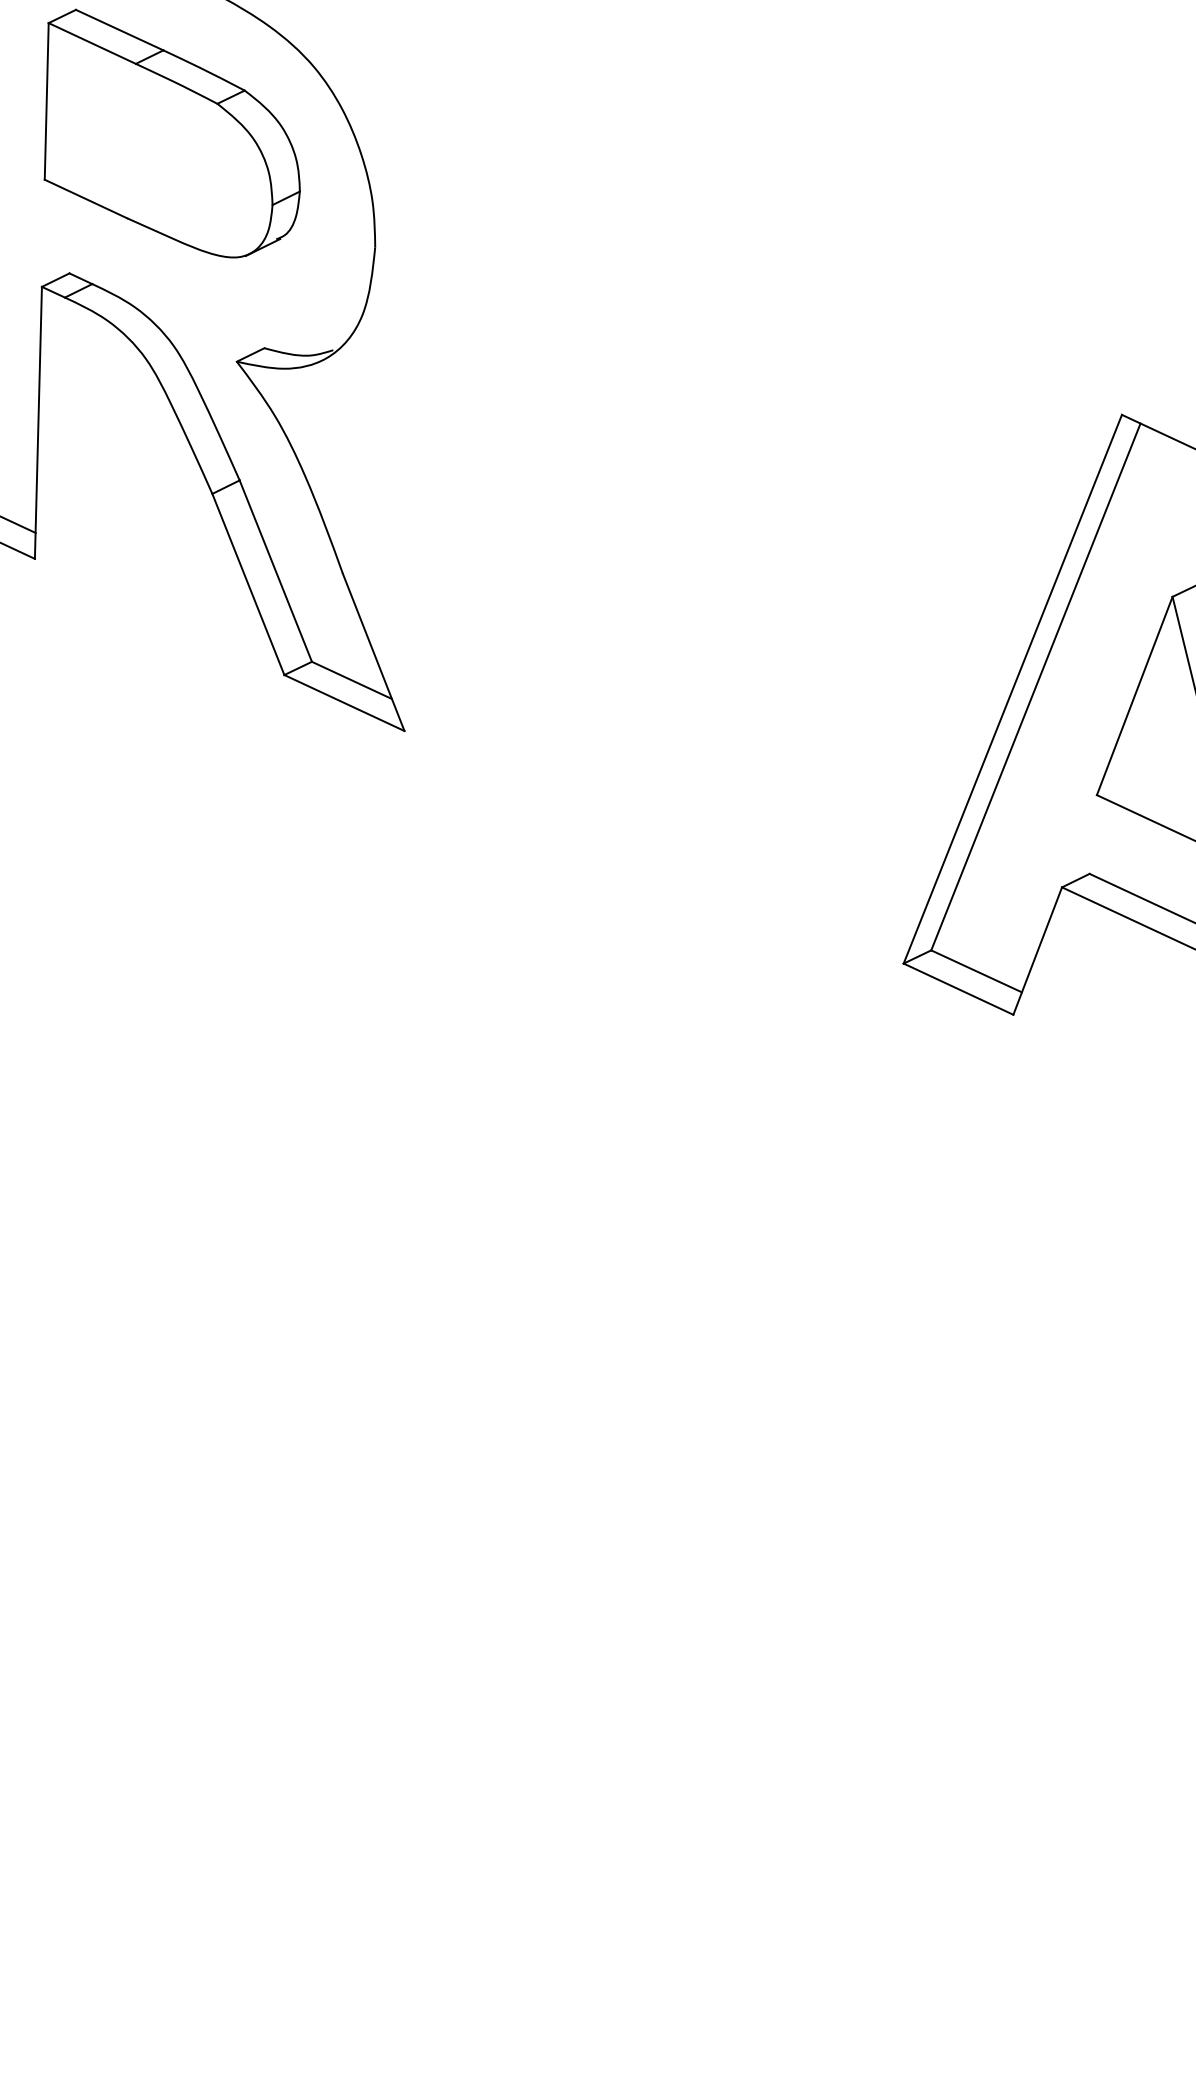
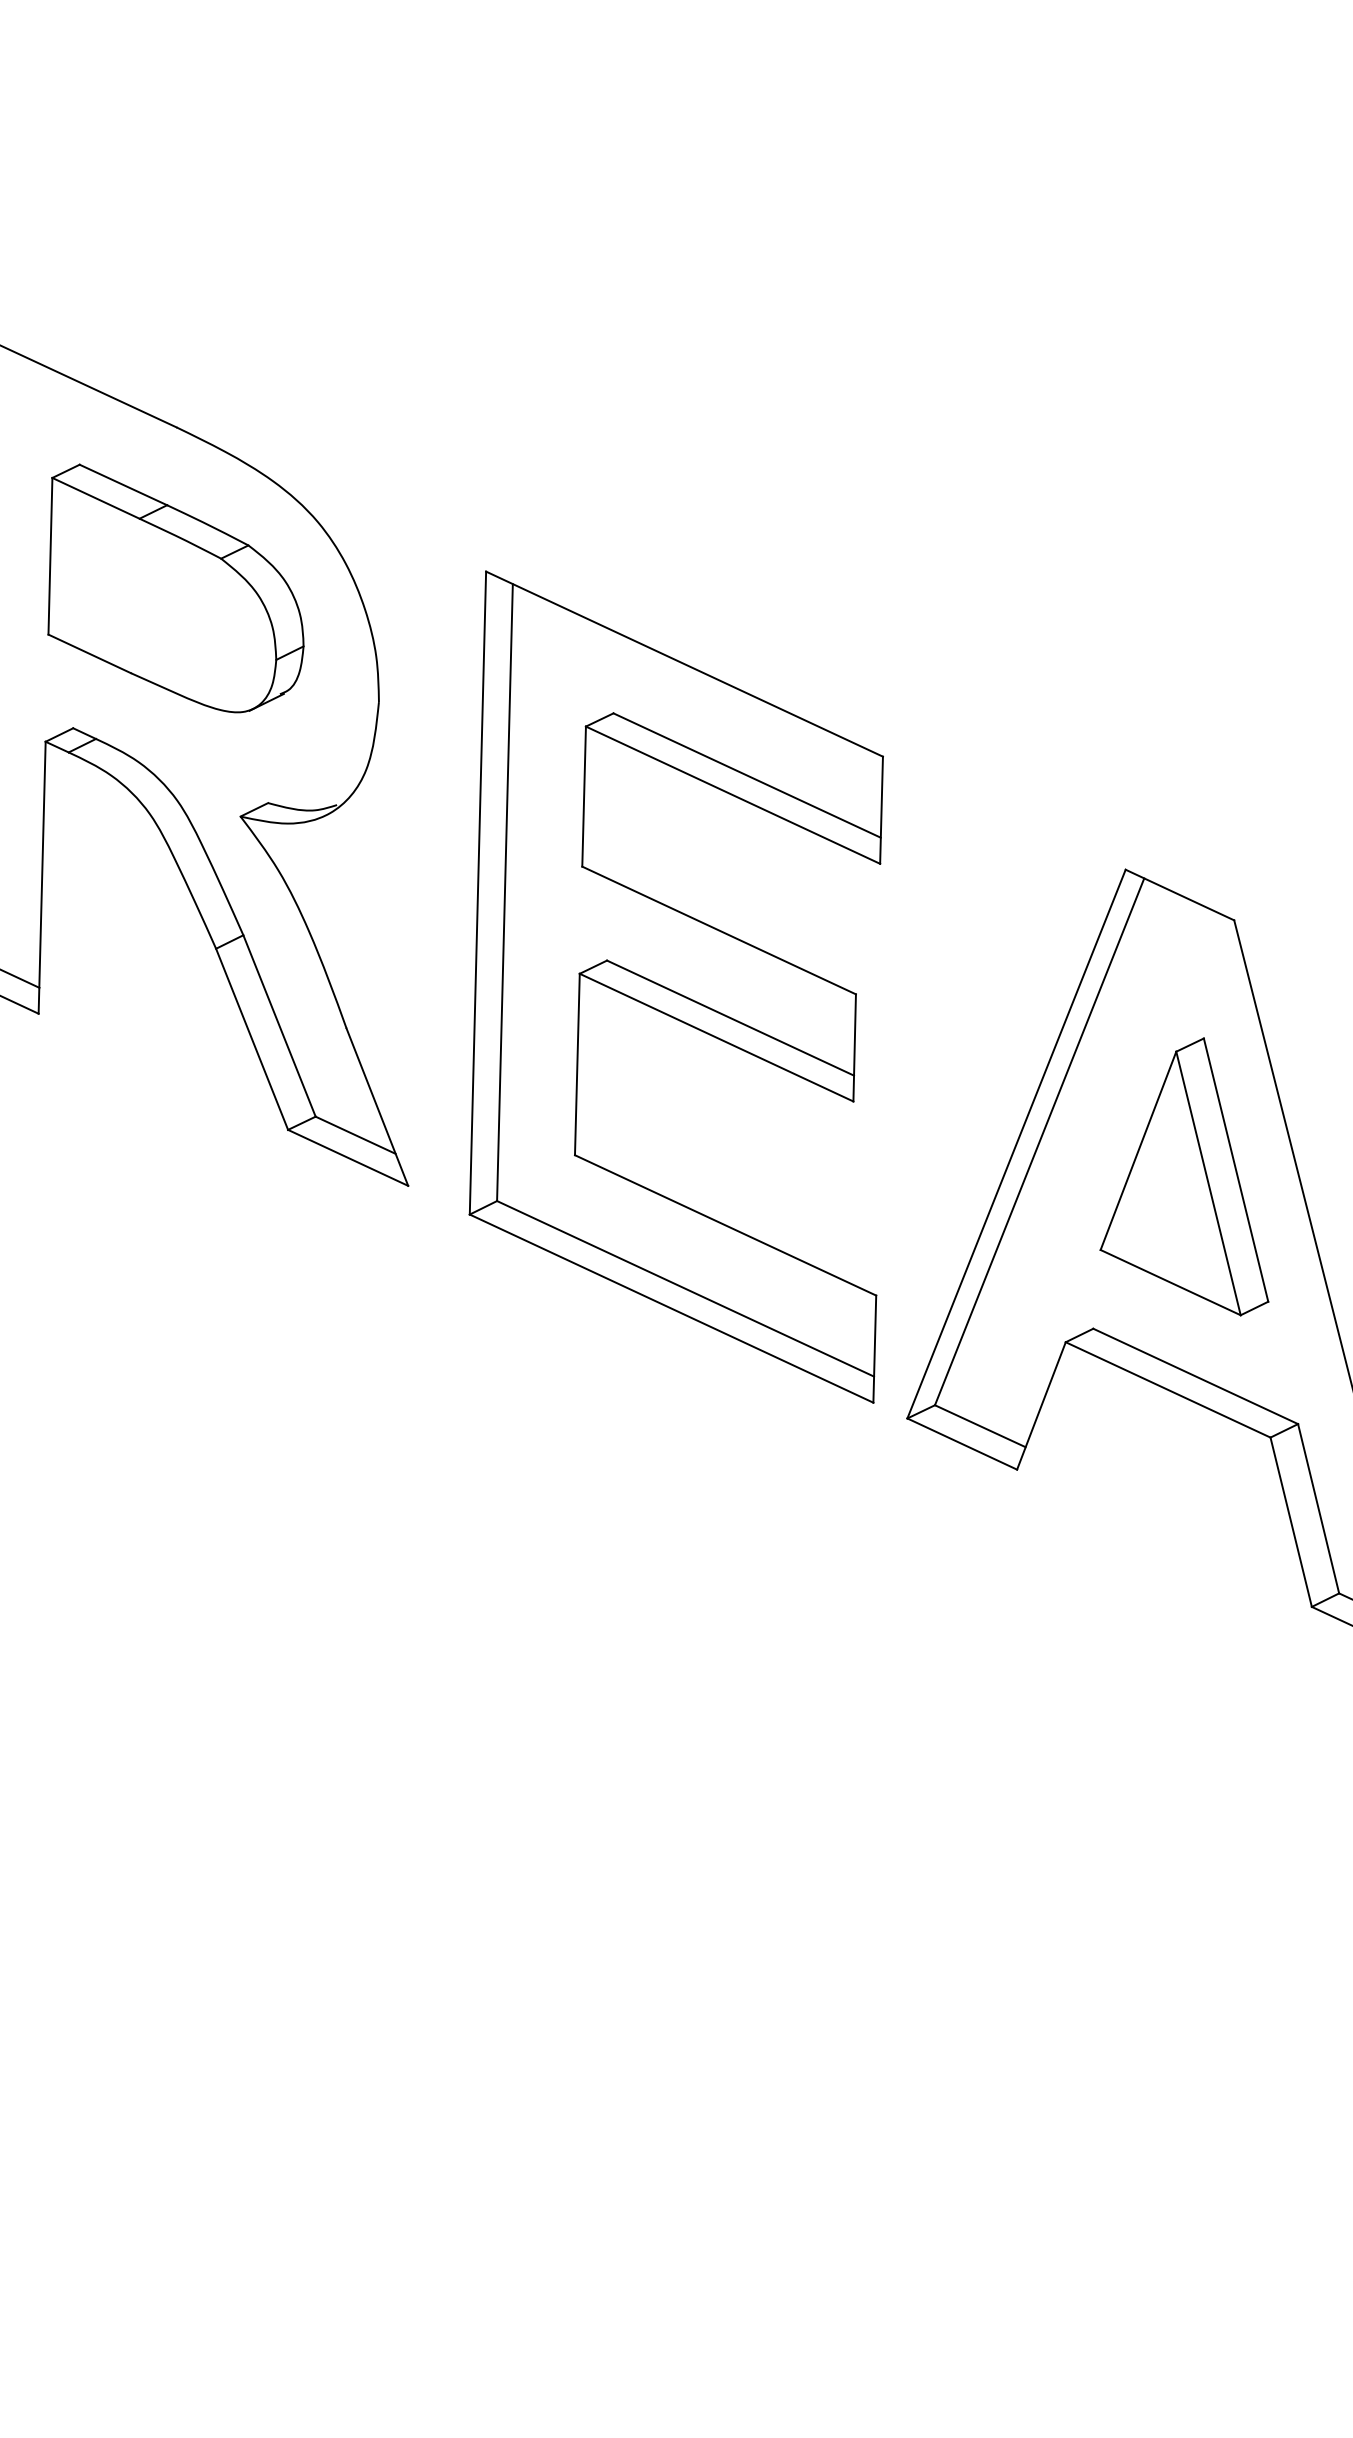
part: (671, 531) -> (675, 986), added

